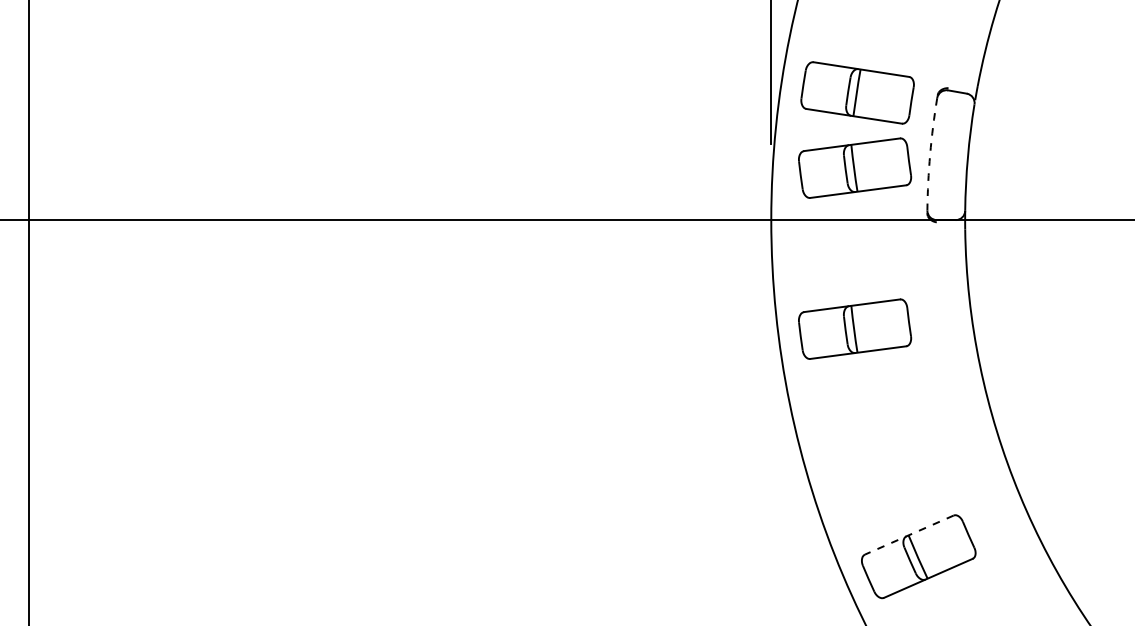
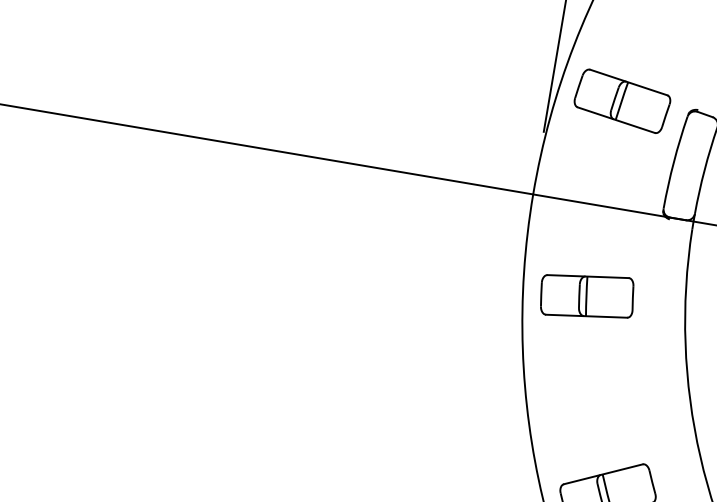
arc: (930, 154) -> (674, 162), dashed -> solid
part: (855, 167) -> (610, 162), removed
line: (908, 535) -> (602, 474), dashed -> solid

